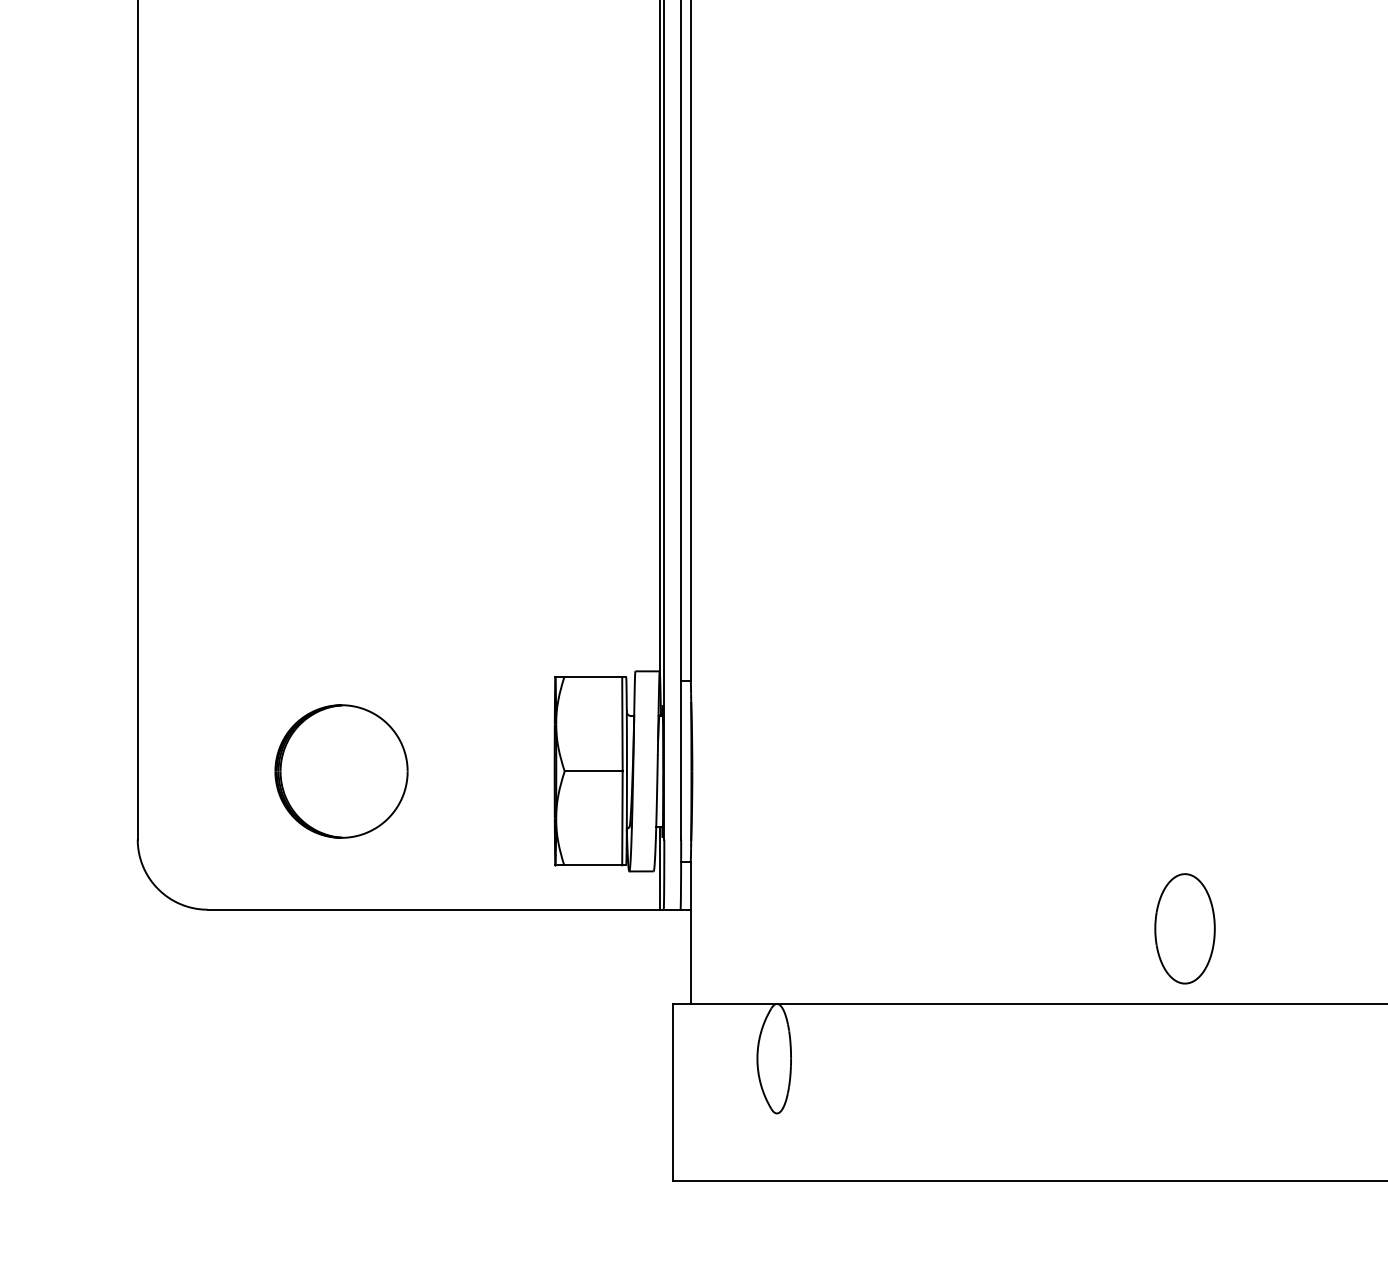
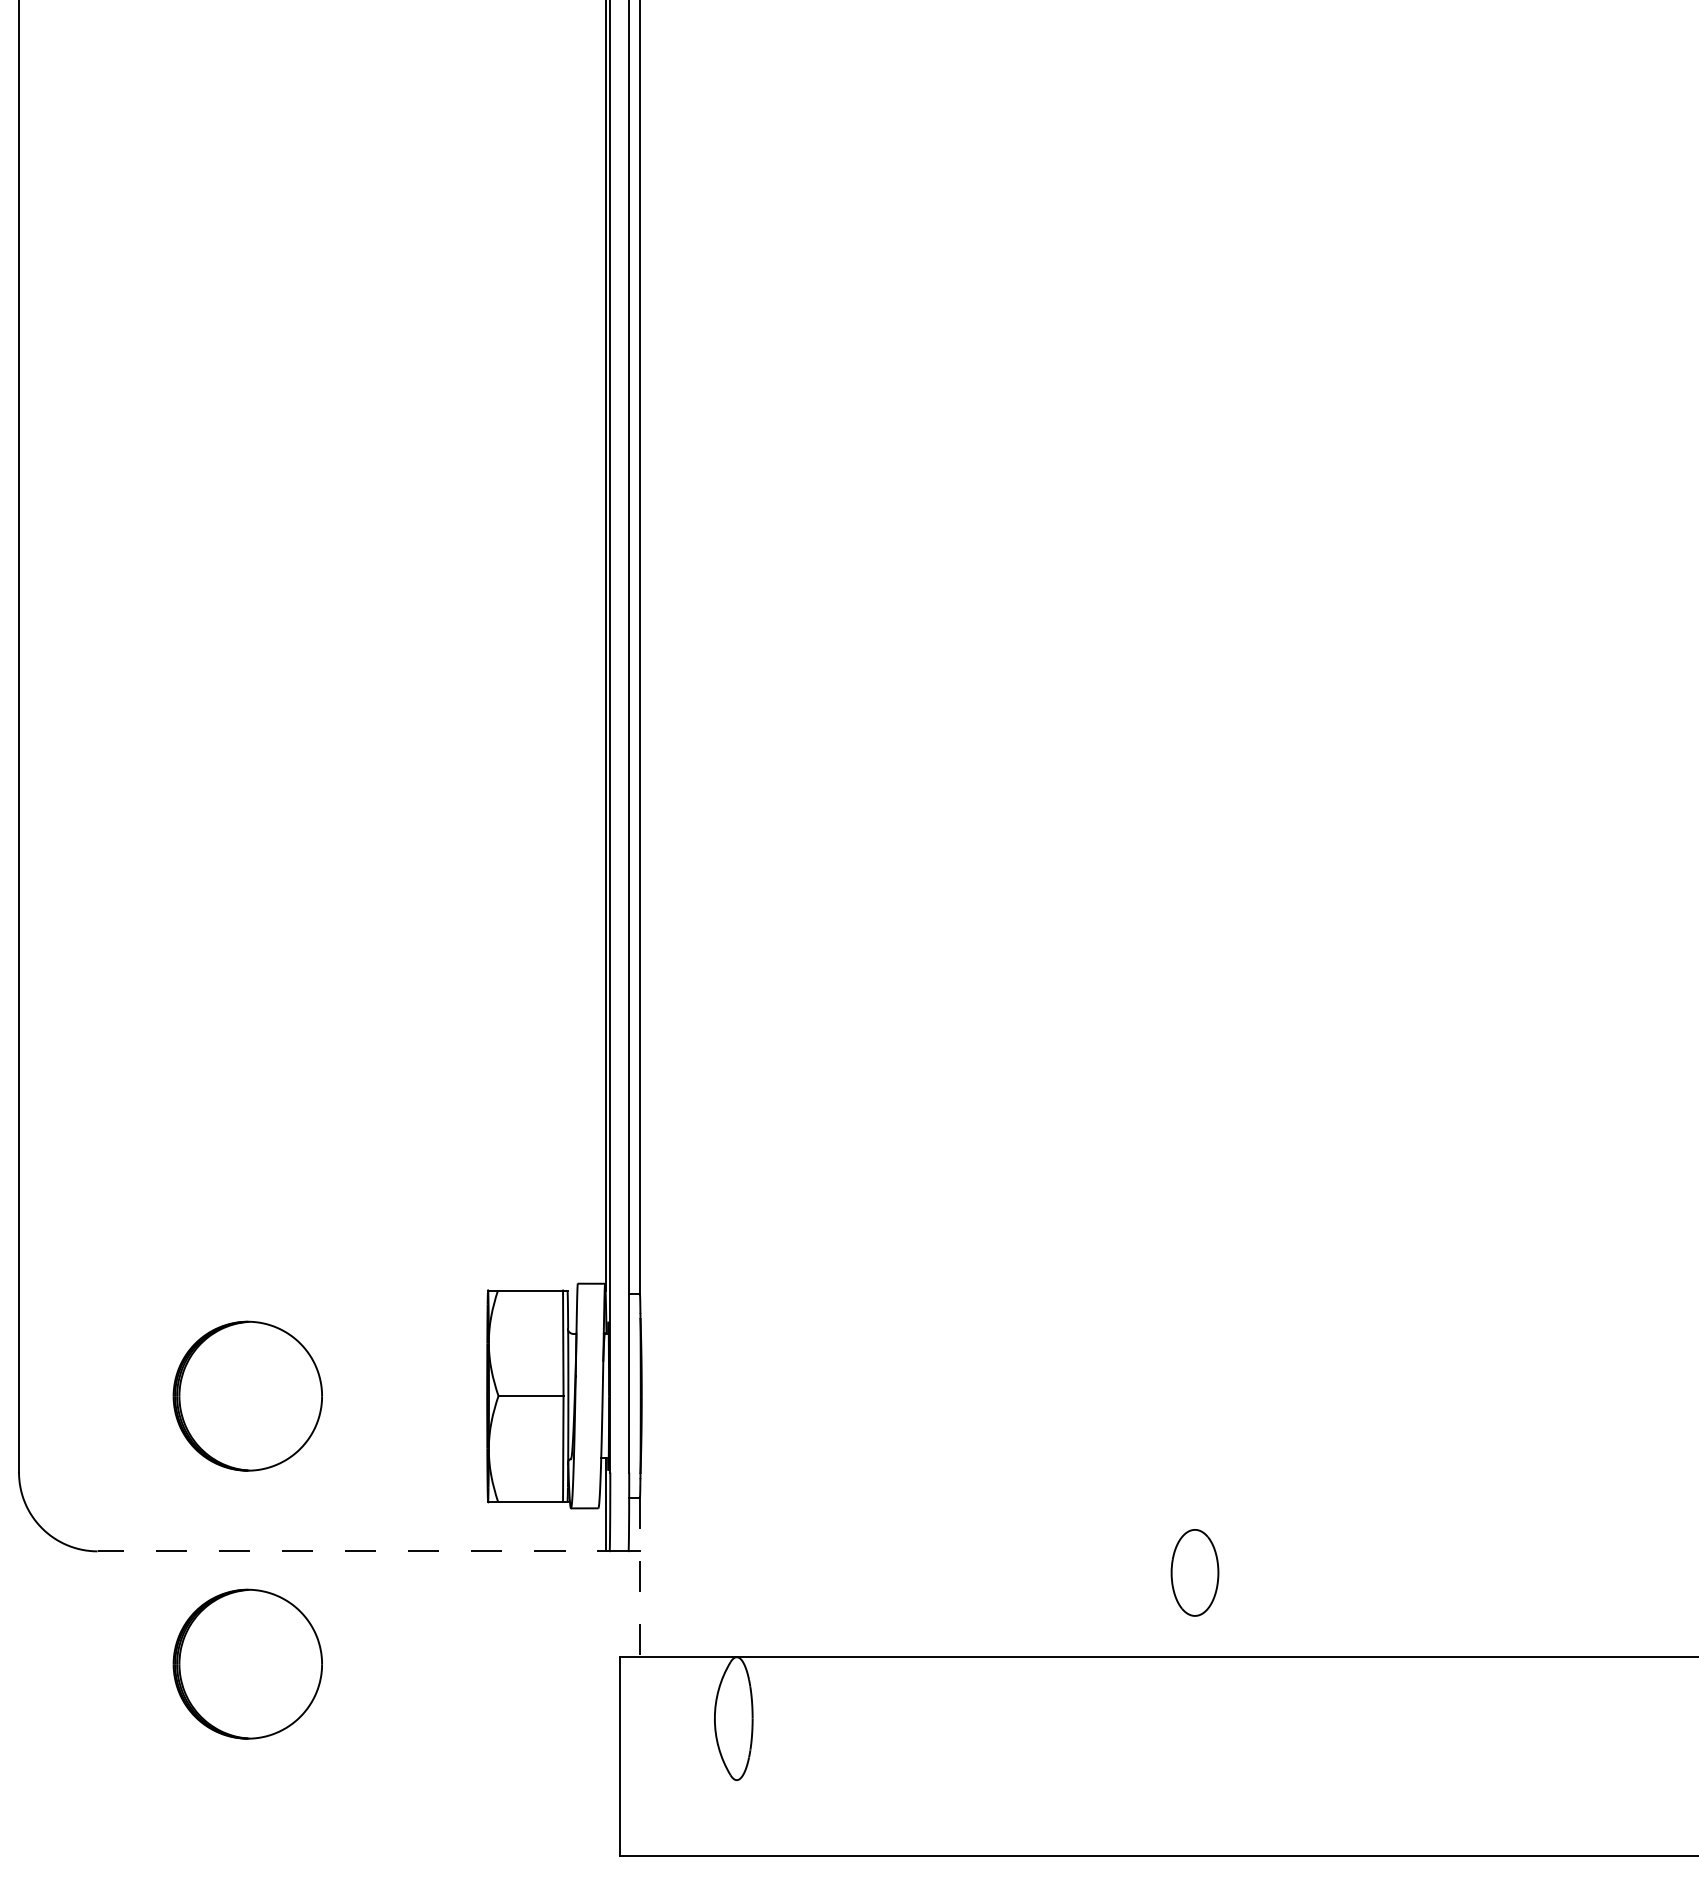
line: (443, 909) -> (362, 1551), solid -> dashed
part: (1184, 928) -> (1194, 1572), size x0.7
line: (690, 932) -> (639, 1577), solid -> dashed
part: (341, 1009) -> (247, 1663), added

